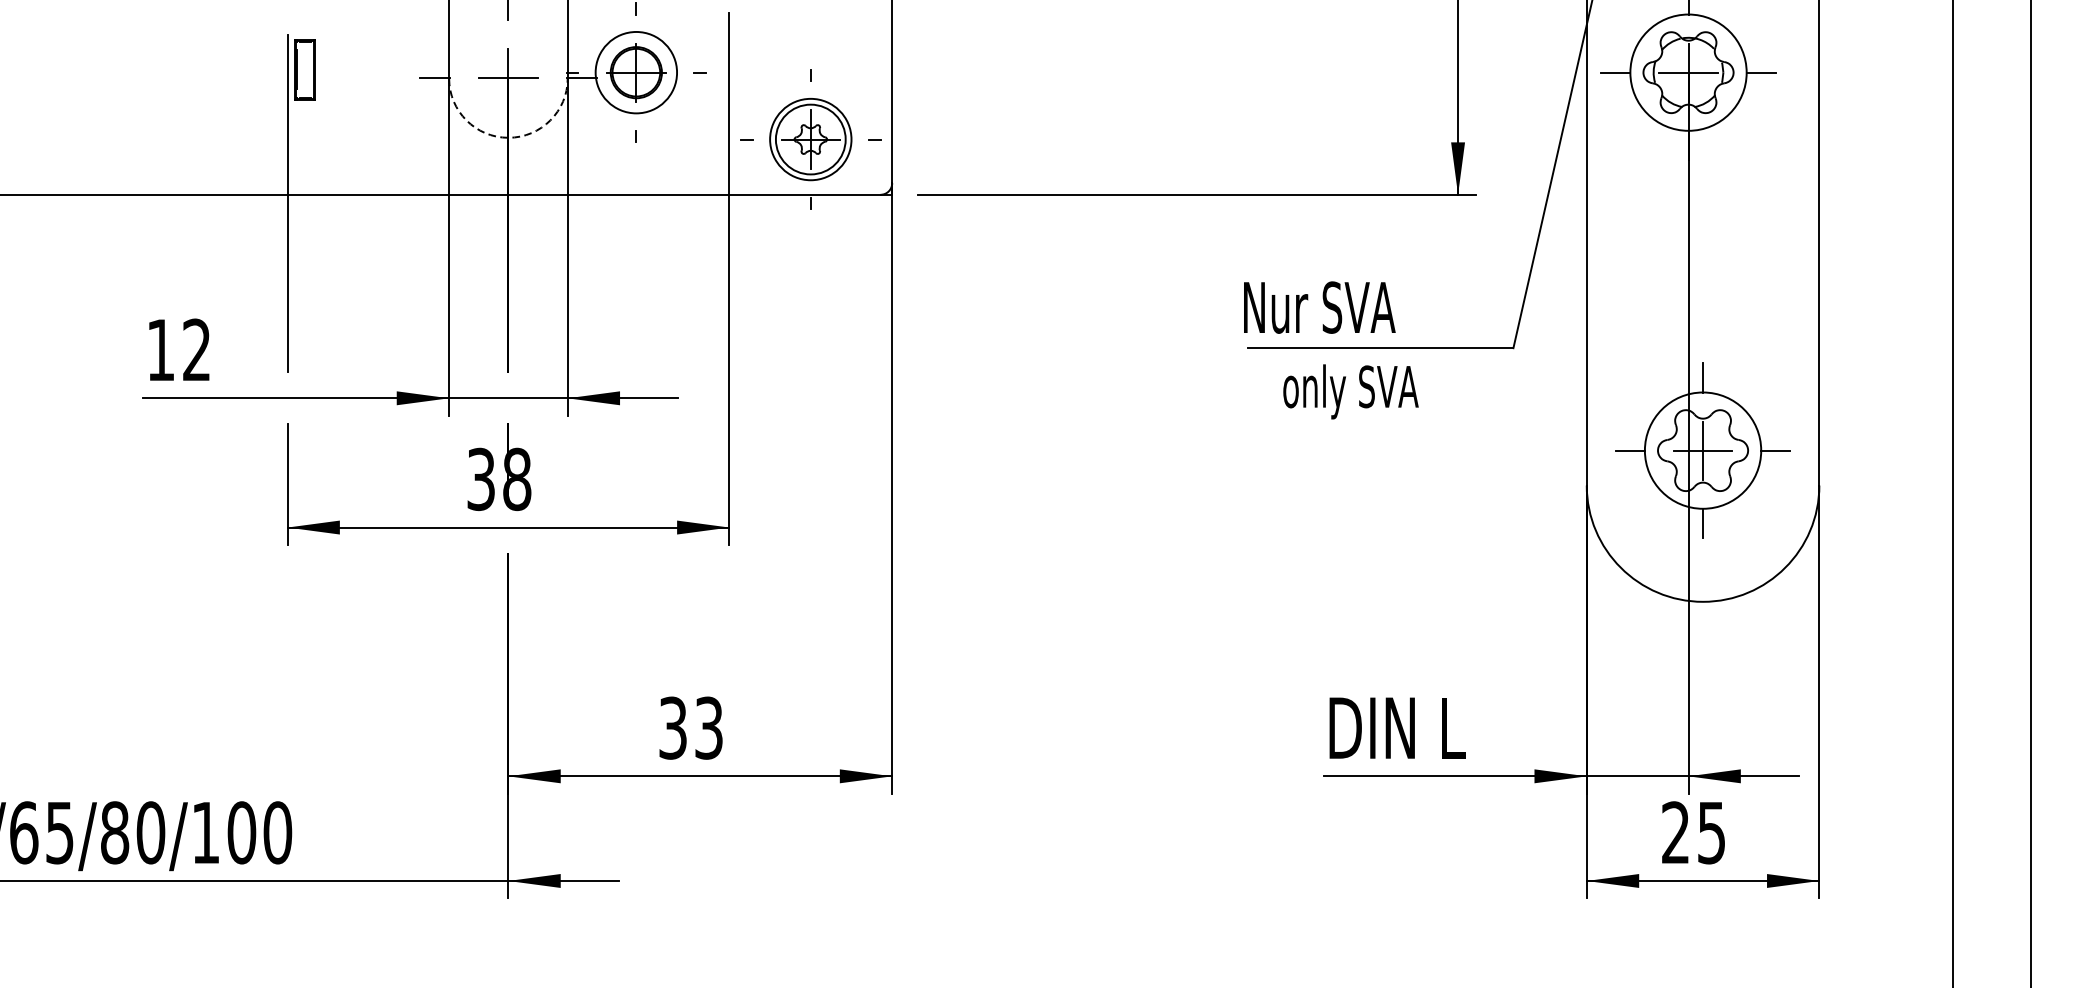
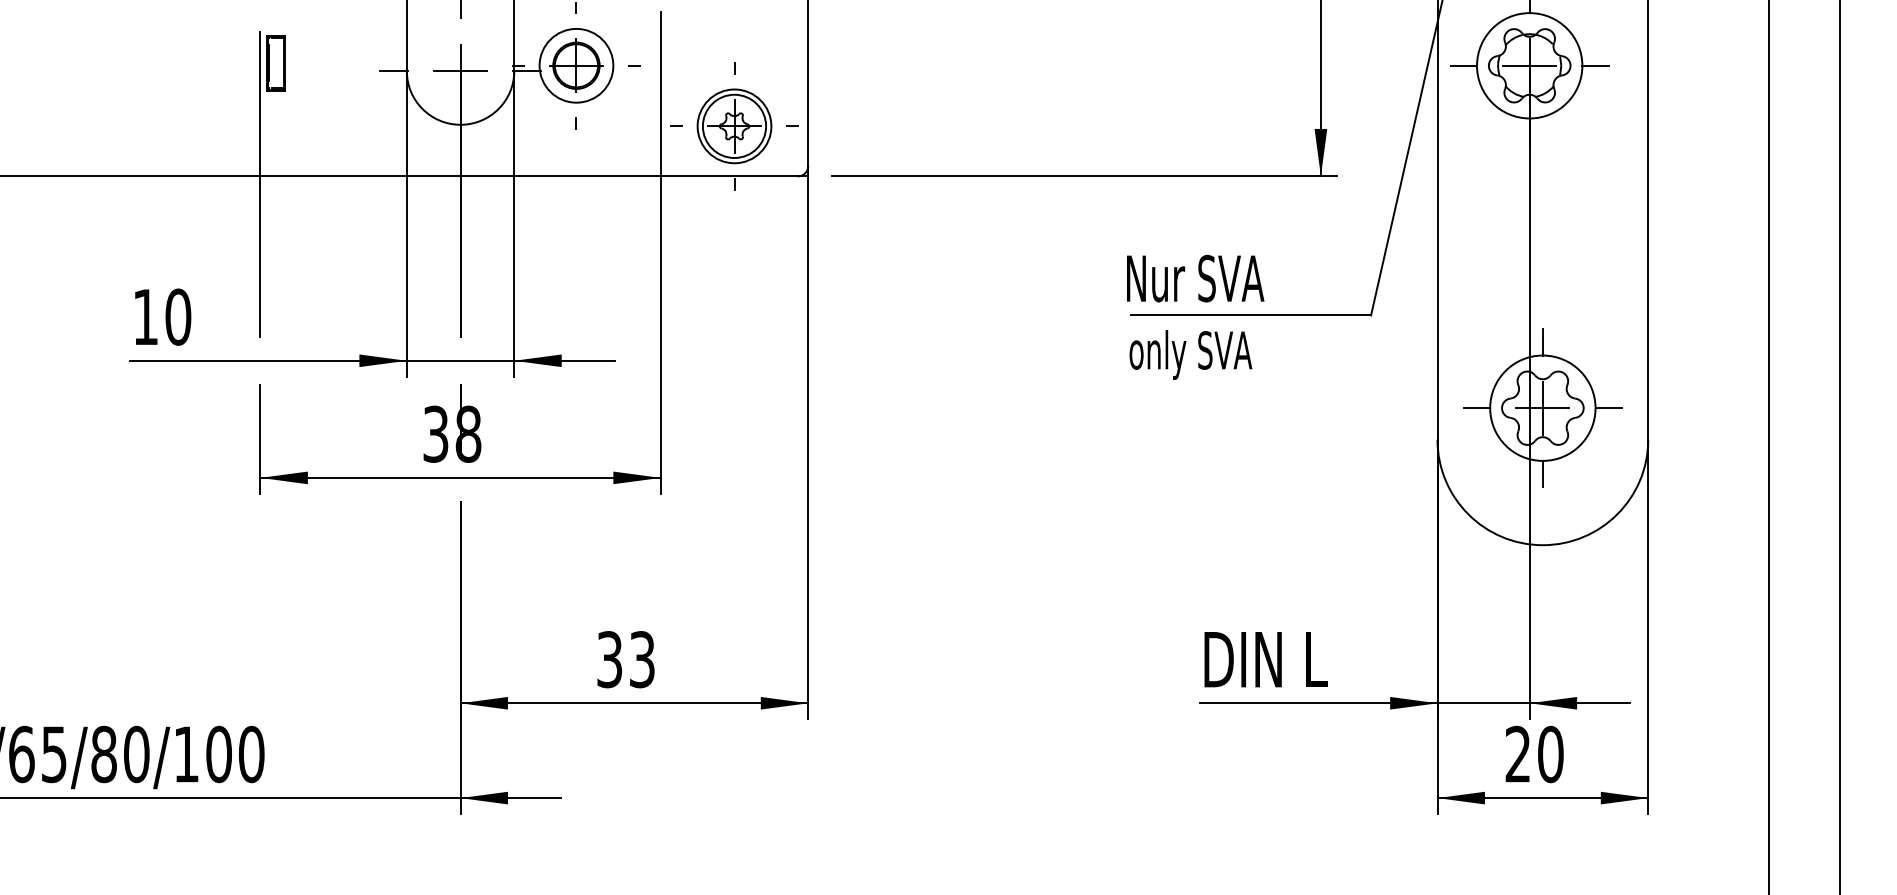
arc: (508, 137) -> (460, 124), dashed -> solid
text: (197, 349) -> (178, 316), 12 -> 10
text: (1350, 391) -> (1190, 354), moved
text: (1711, 832) -> (1550, 754), 25 -> 20

